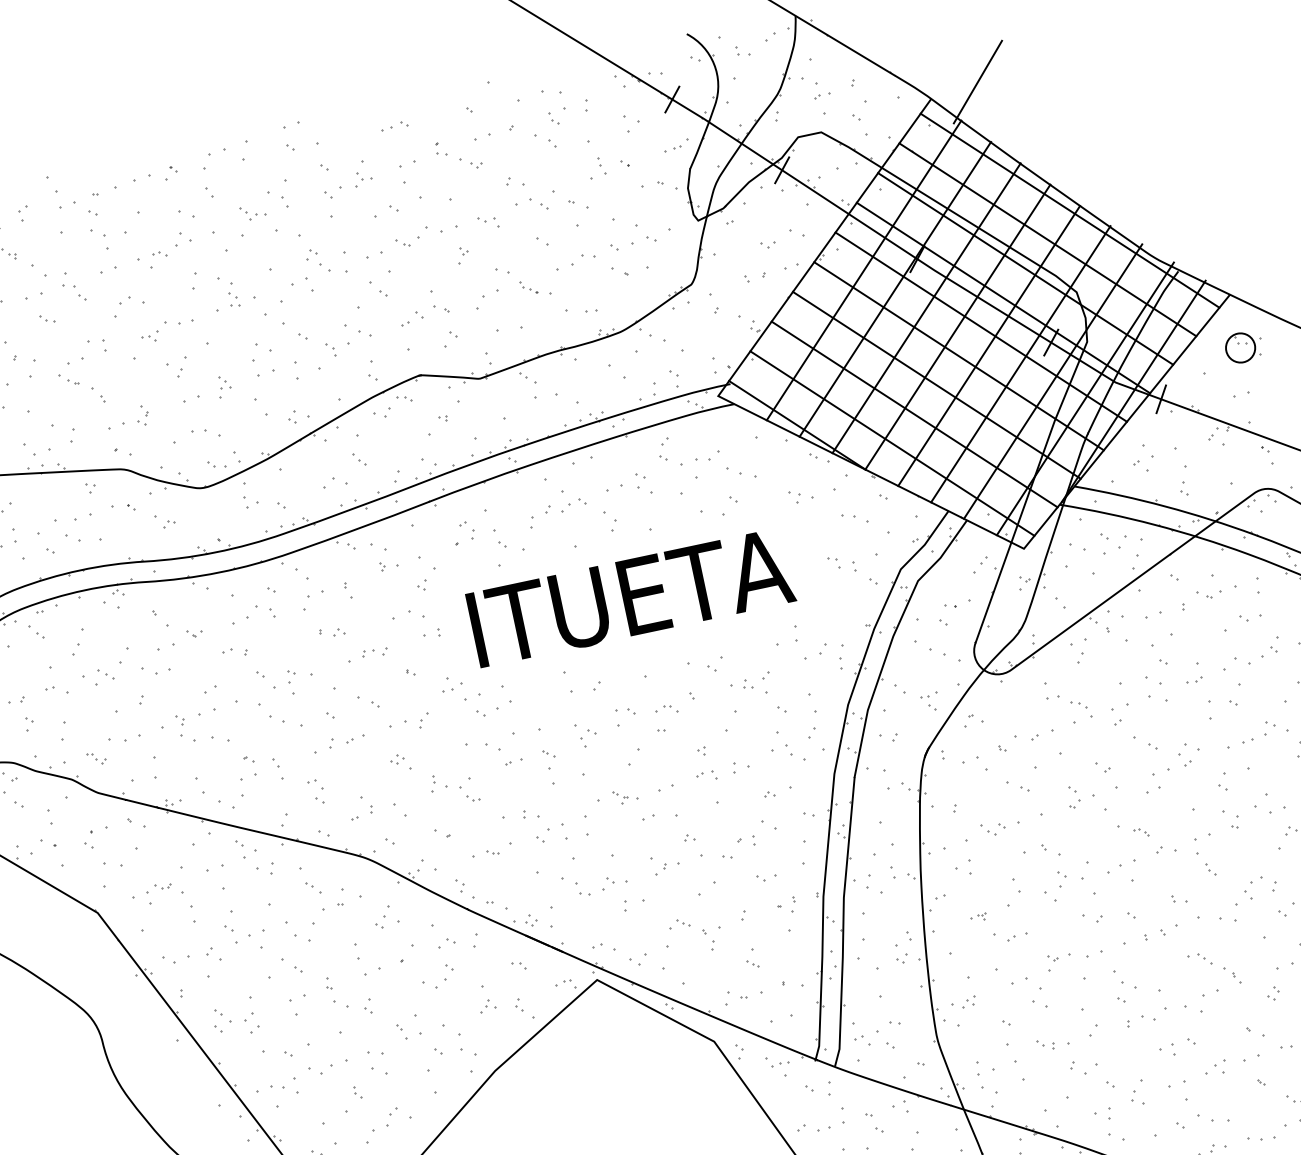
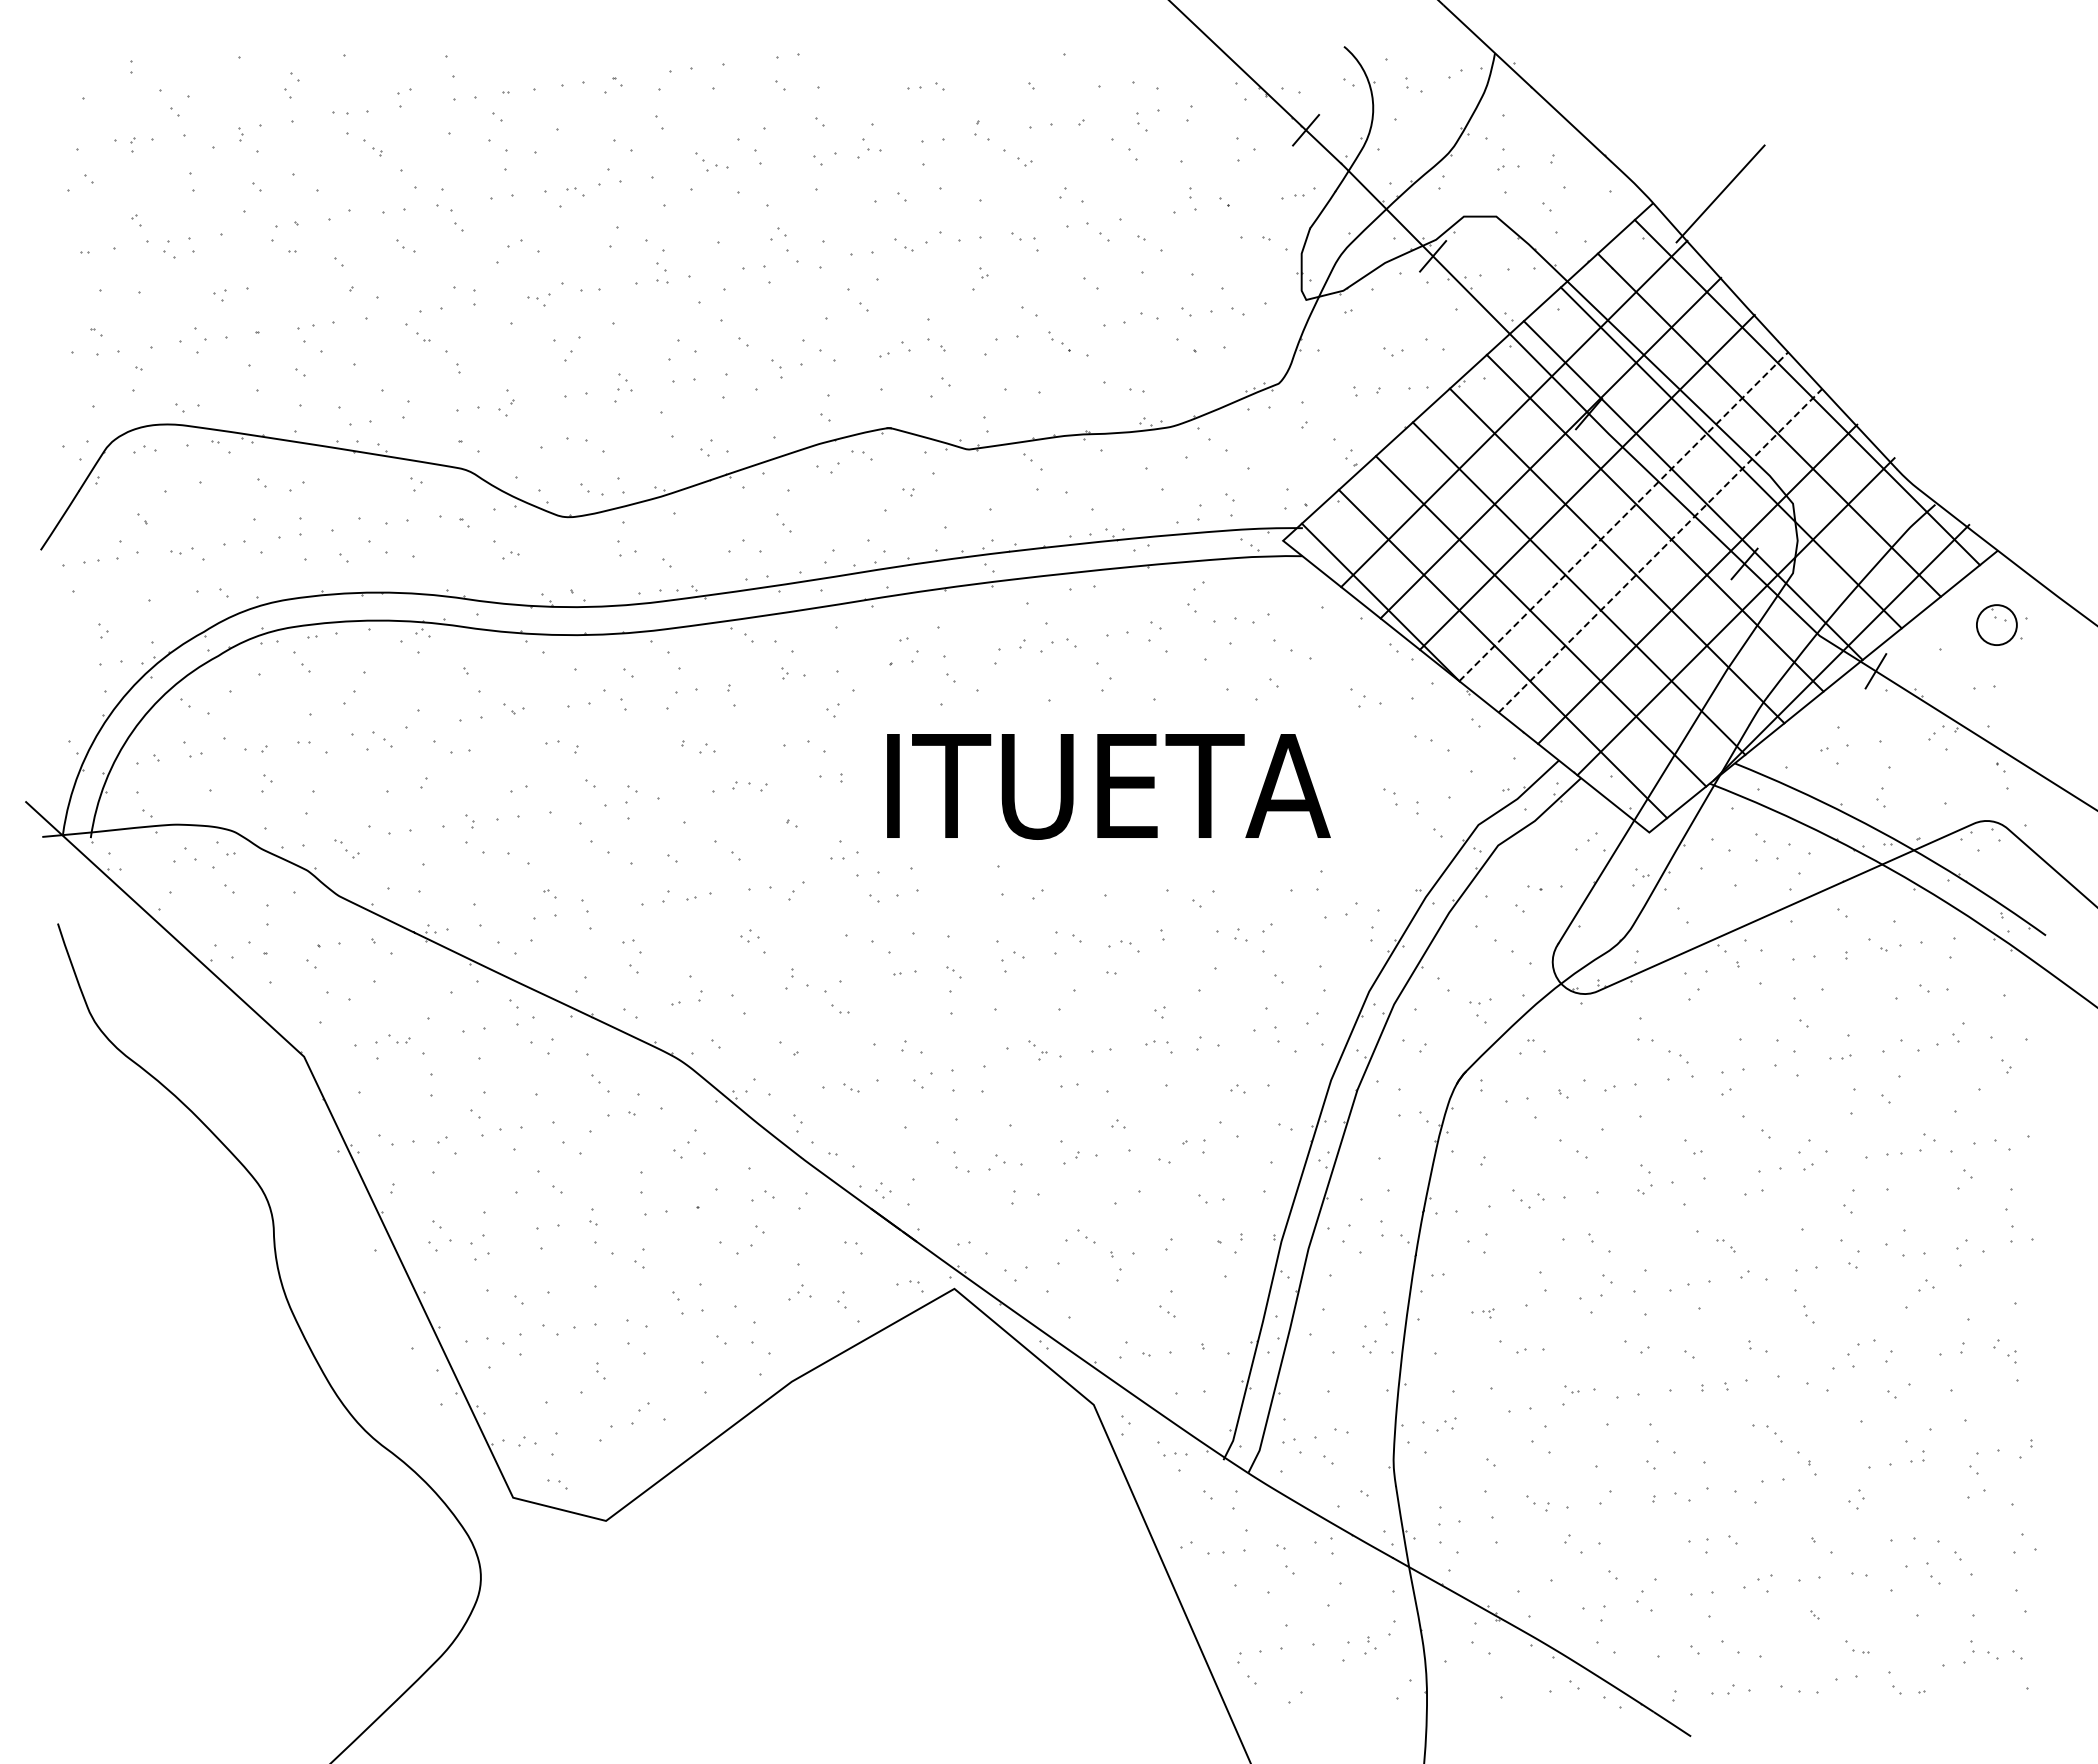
line: (957, 327) -> (1623, 516), solid -> dashed
line: (989, 345) -> (1660, 550), solid -> dashed
line: (1084, 398) -> (1773, 648), removed

